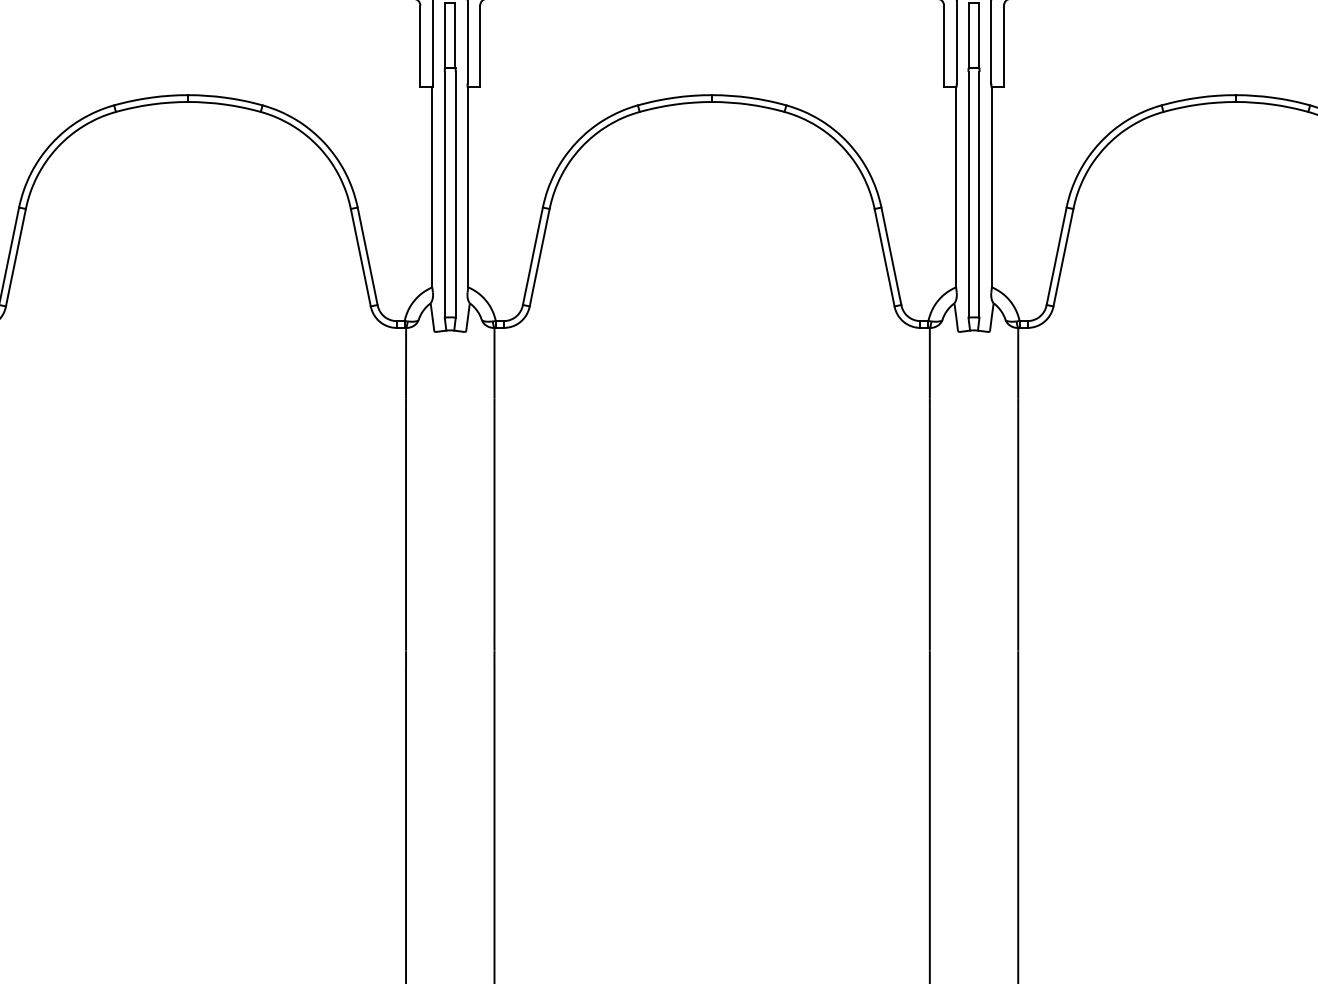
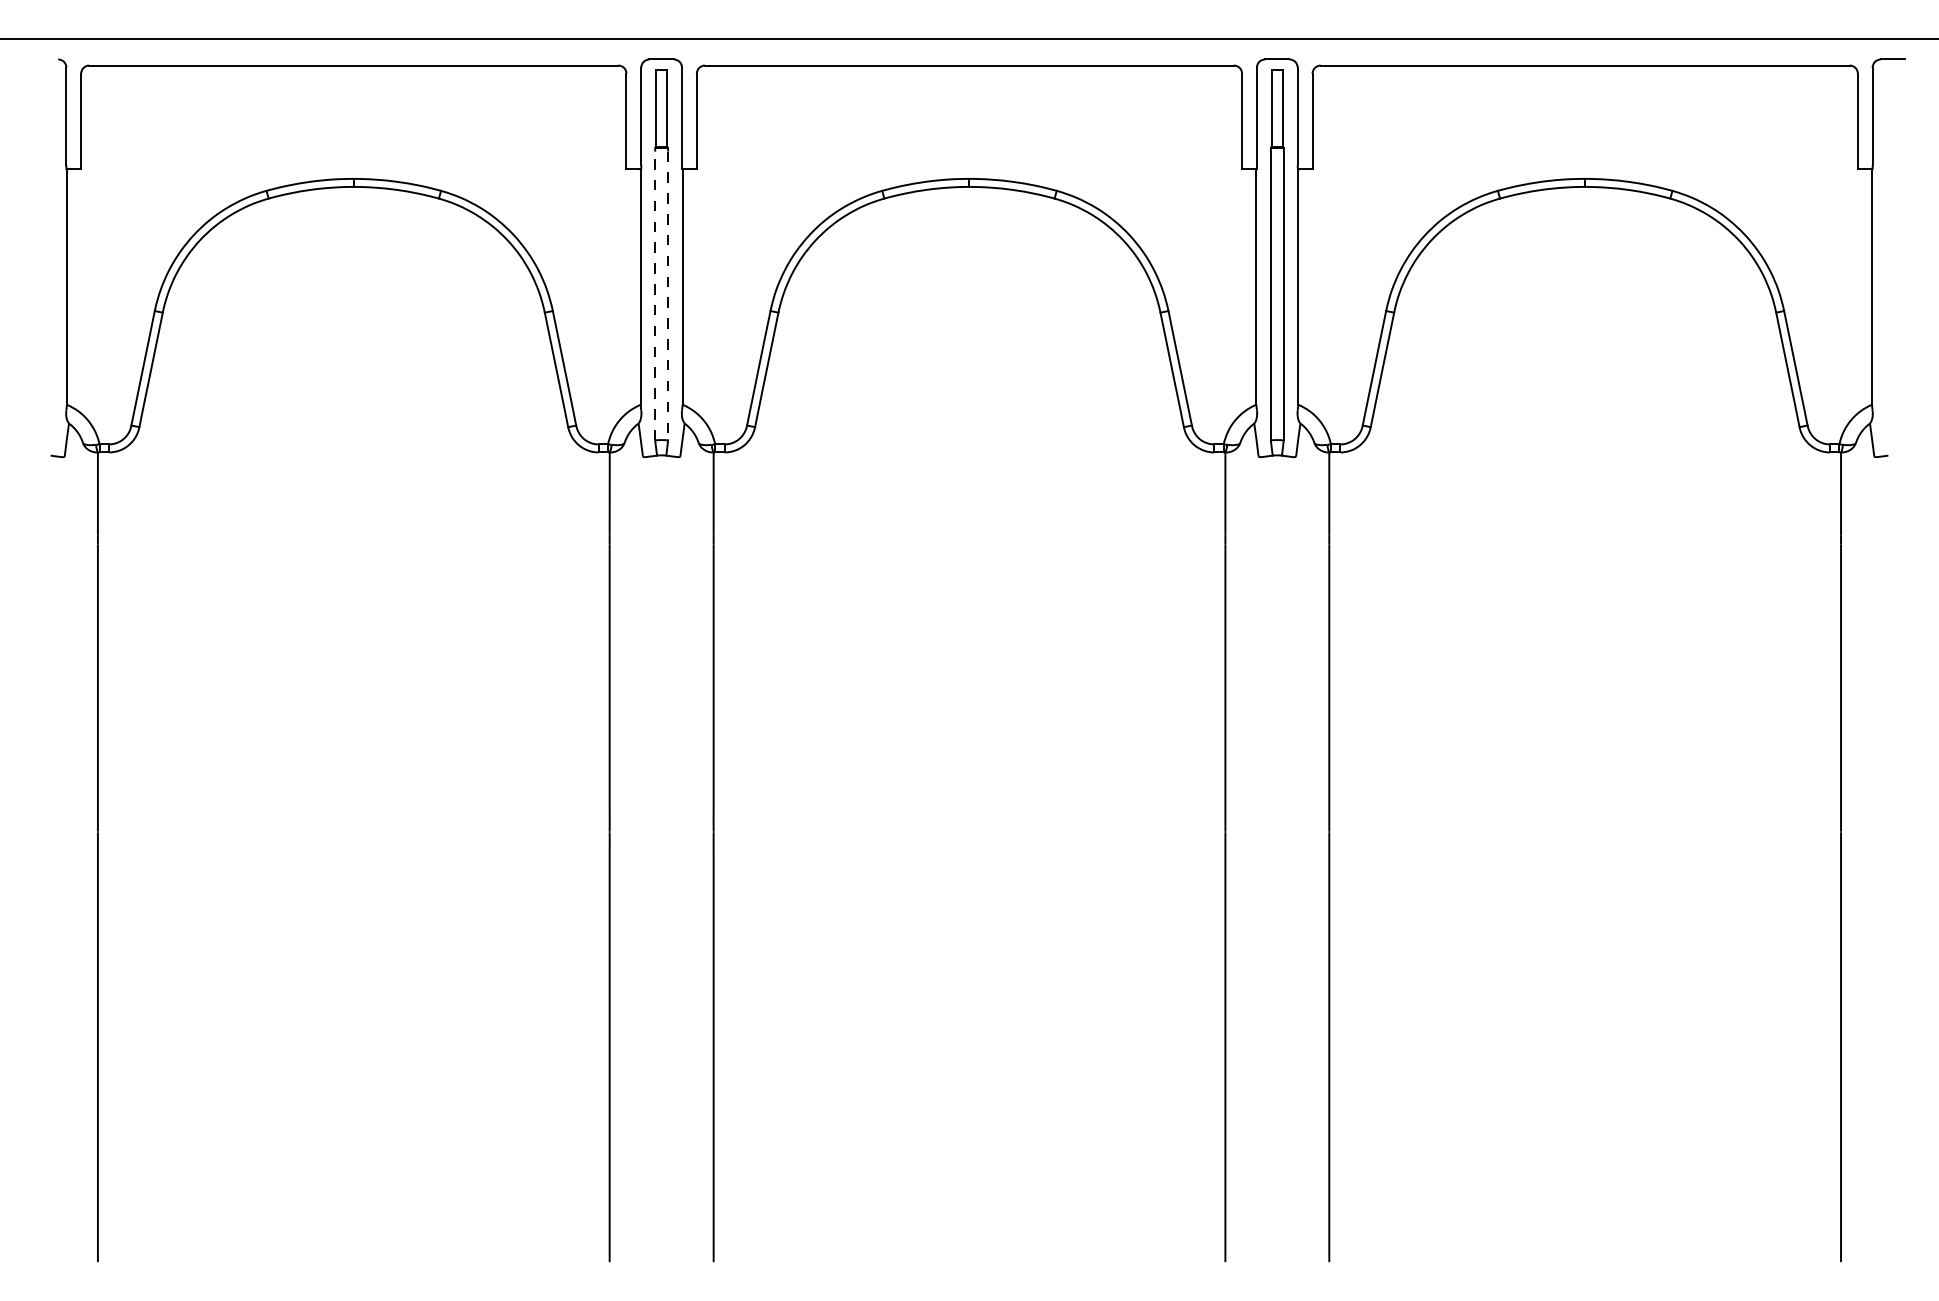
line: (445, 194) -> (655, 295), solid -> dashed
line: (456, 195) -> (668, 296), solid -> dashed

